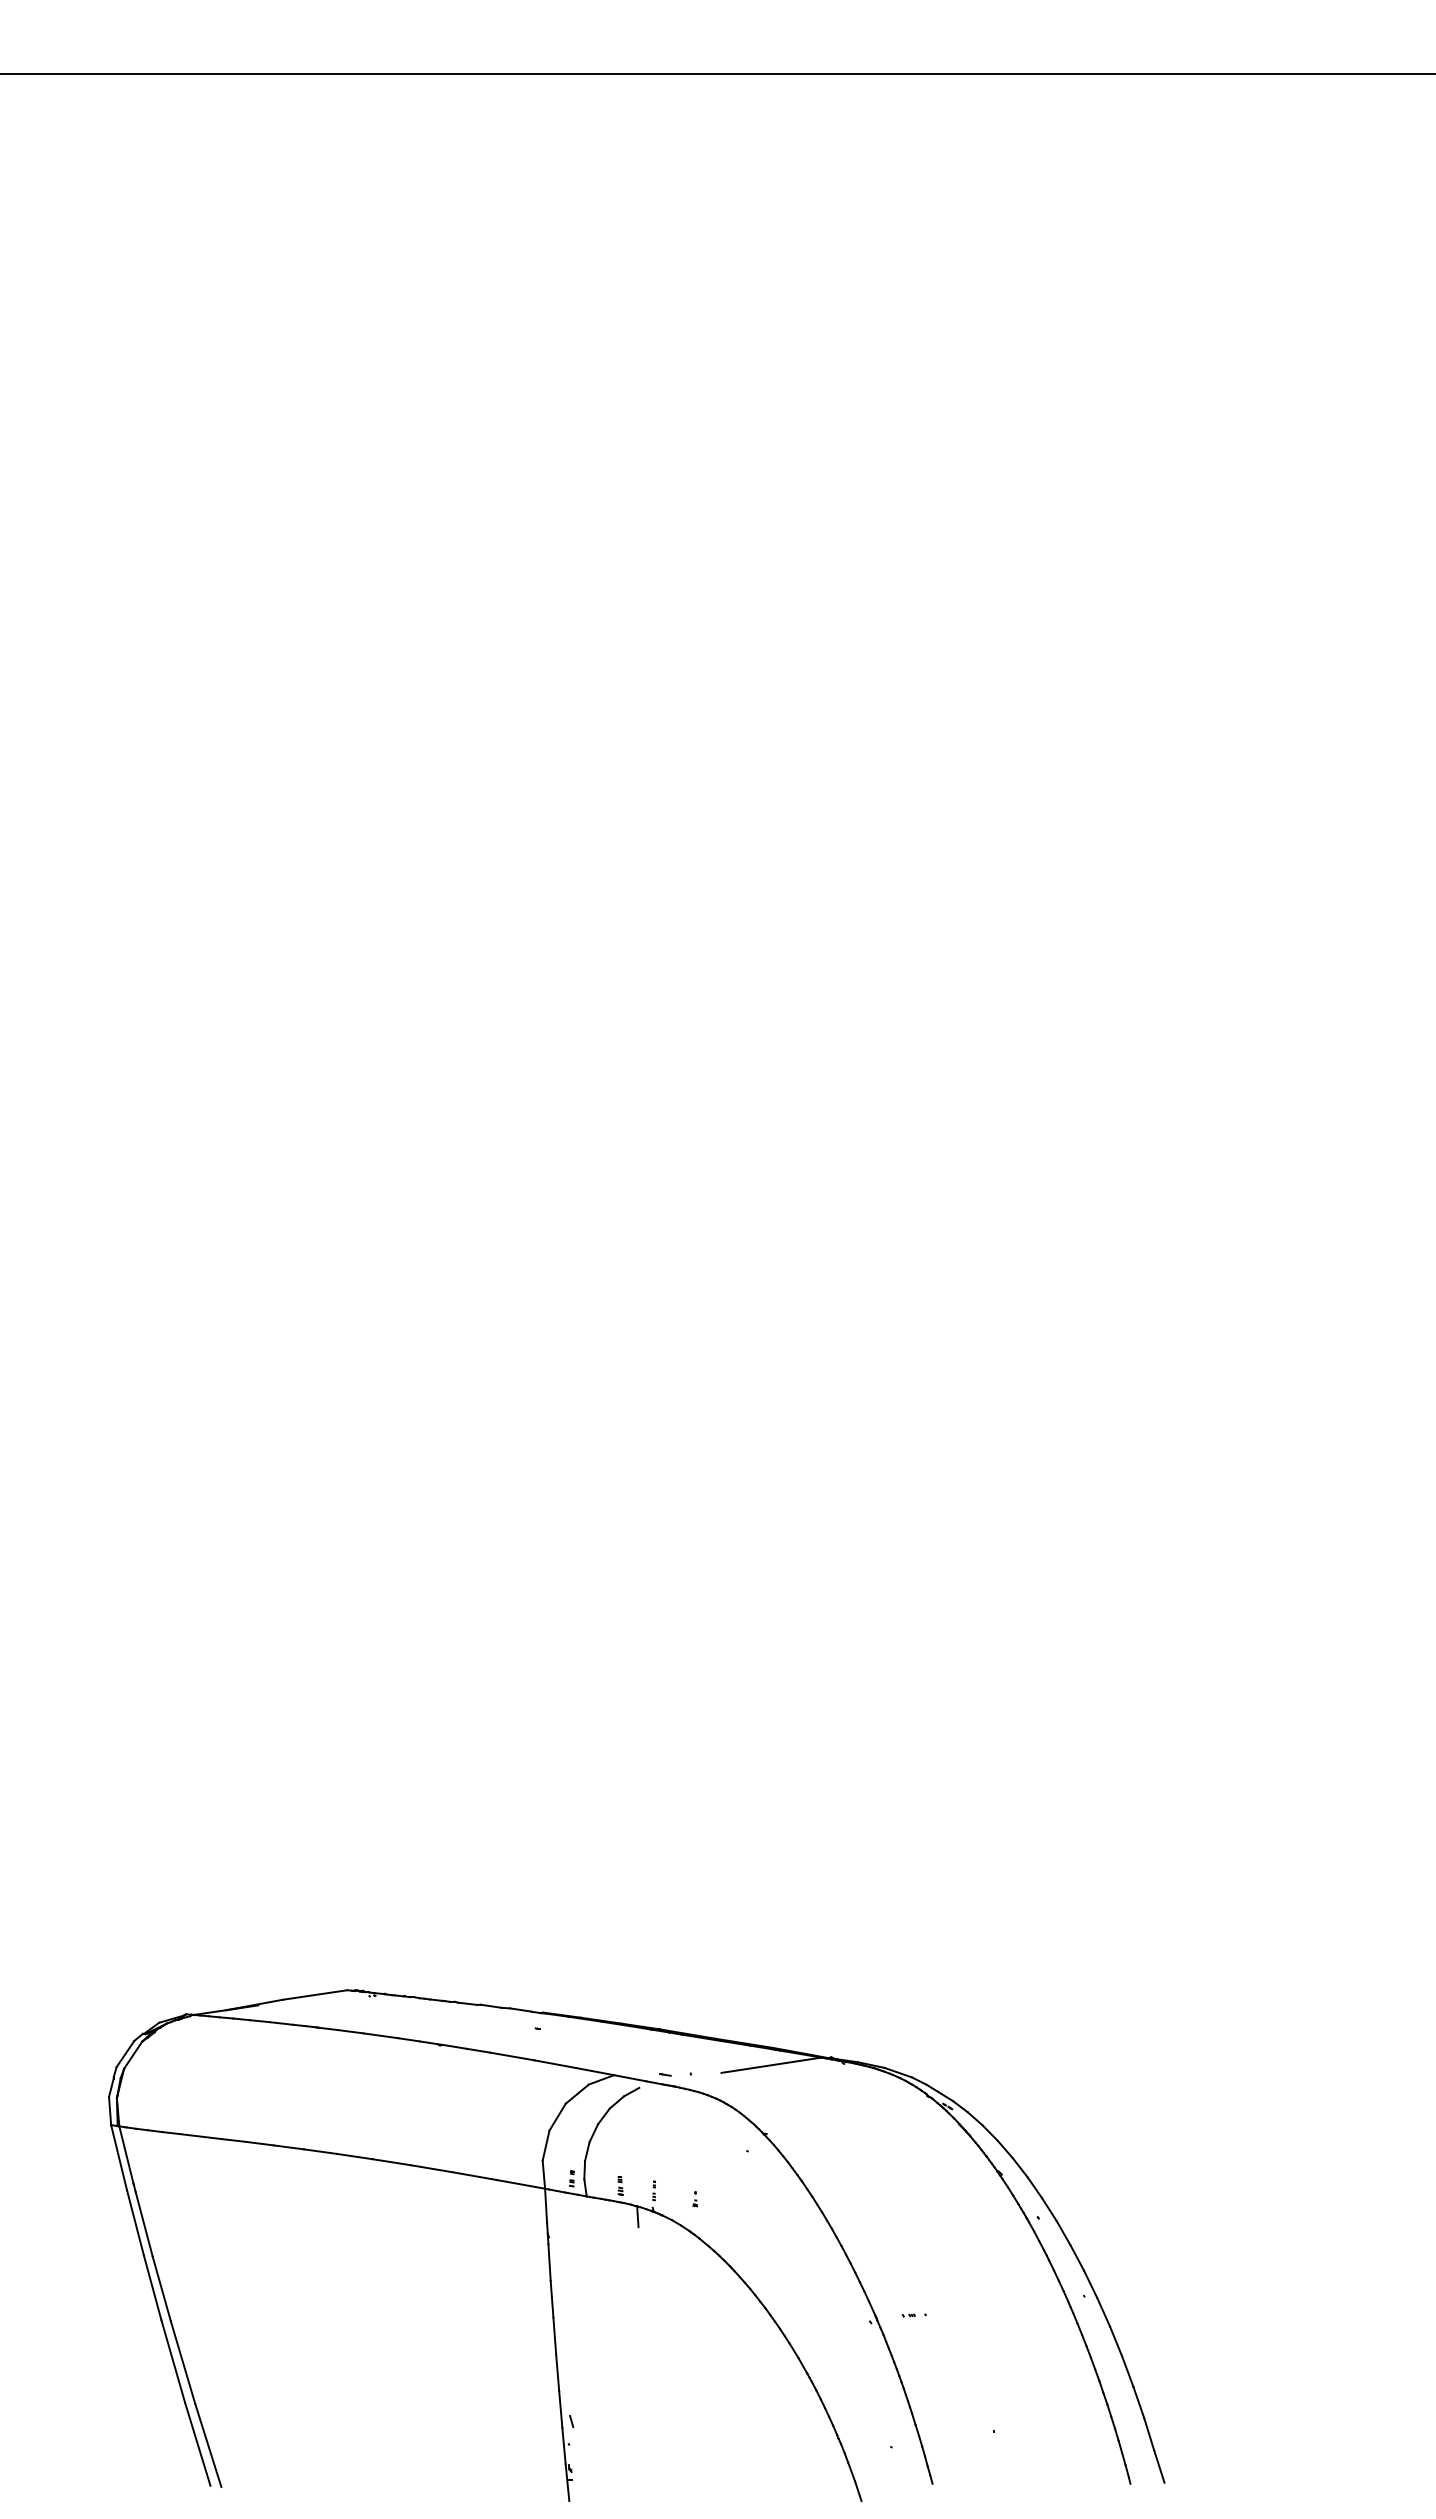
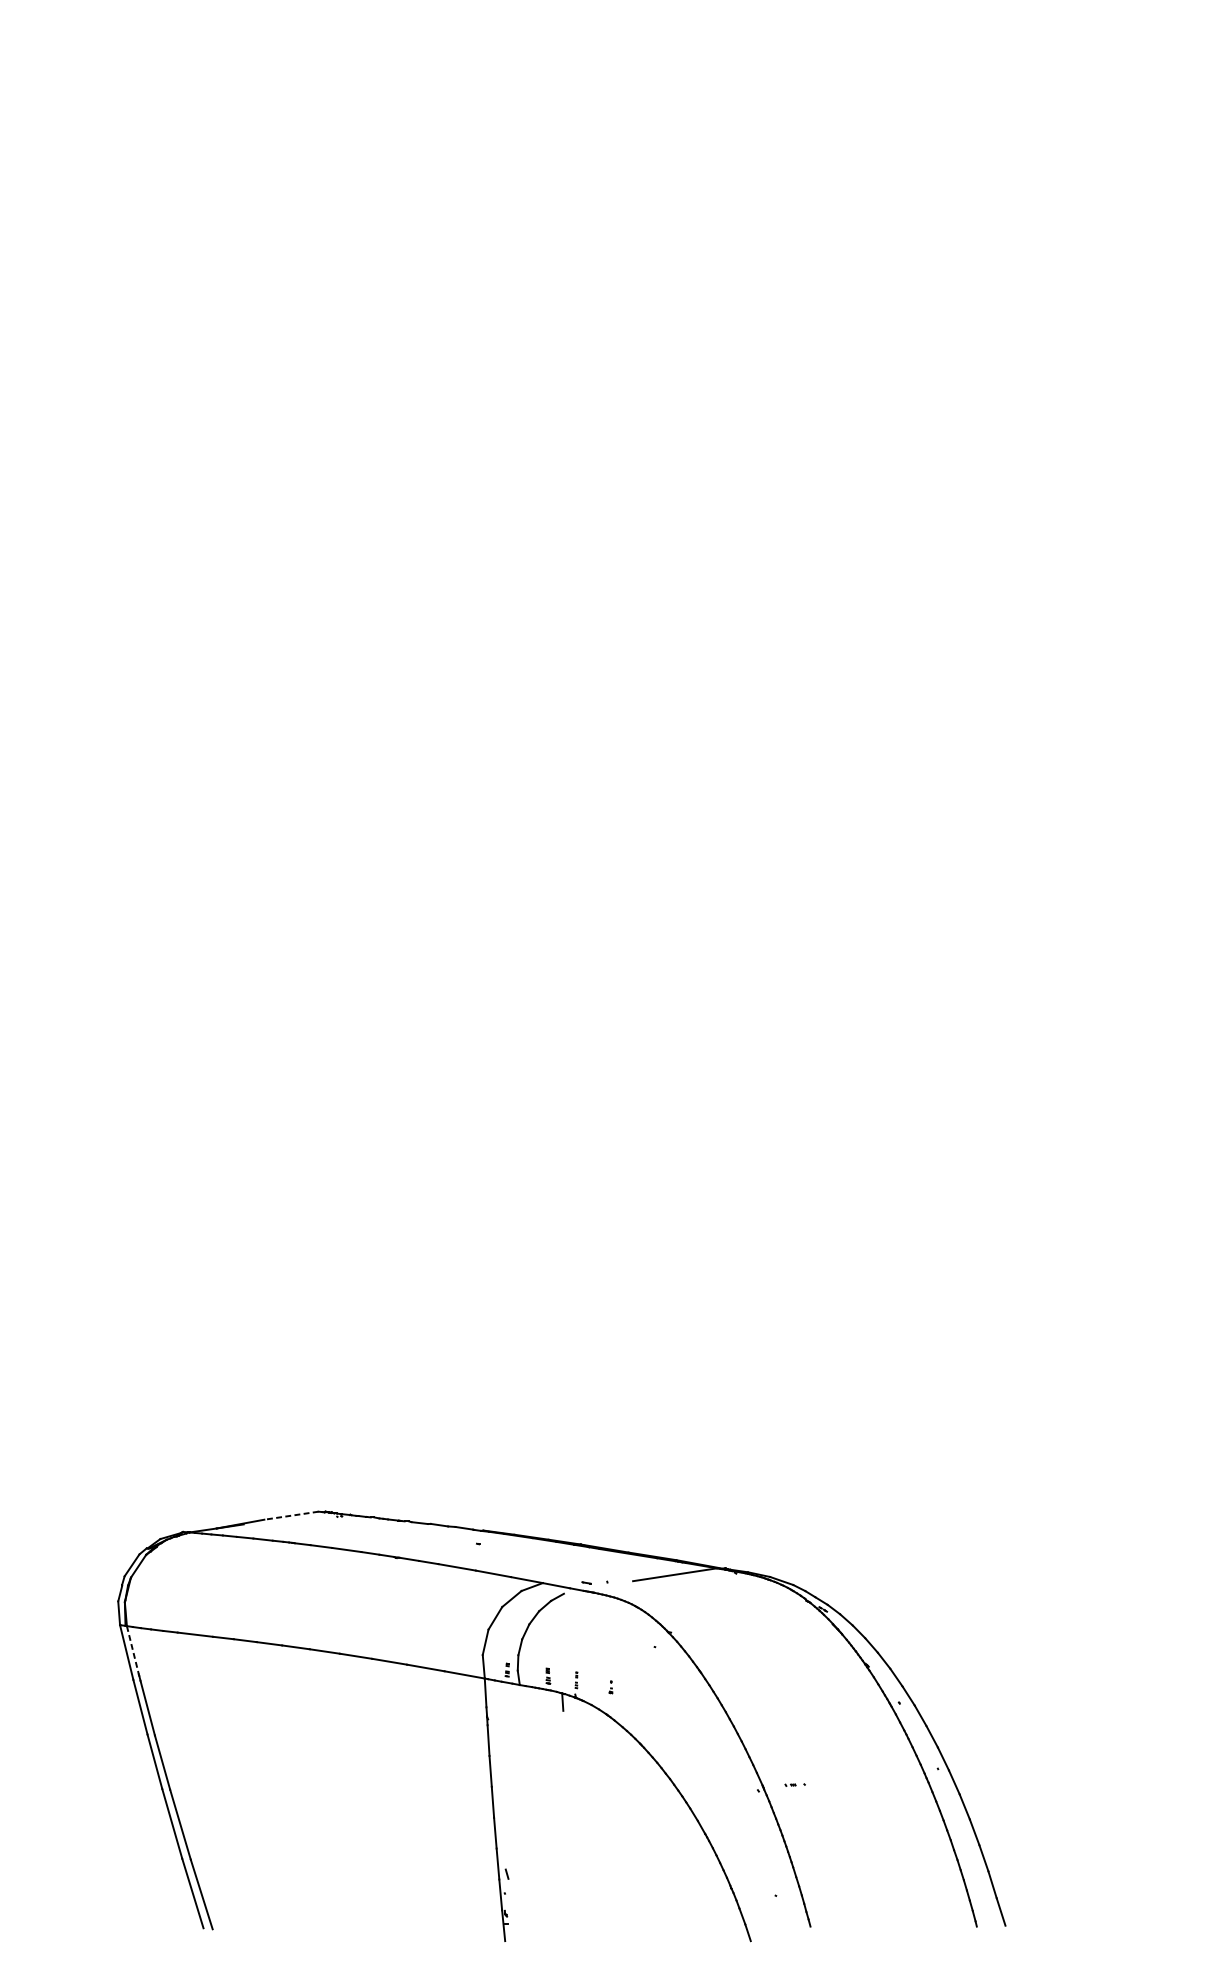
line: (315, 1995) -> (291, 1516), solid -> dashed
line: (126, 2155) -> (132, 1650), solid -> dashed

